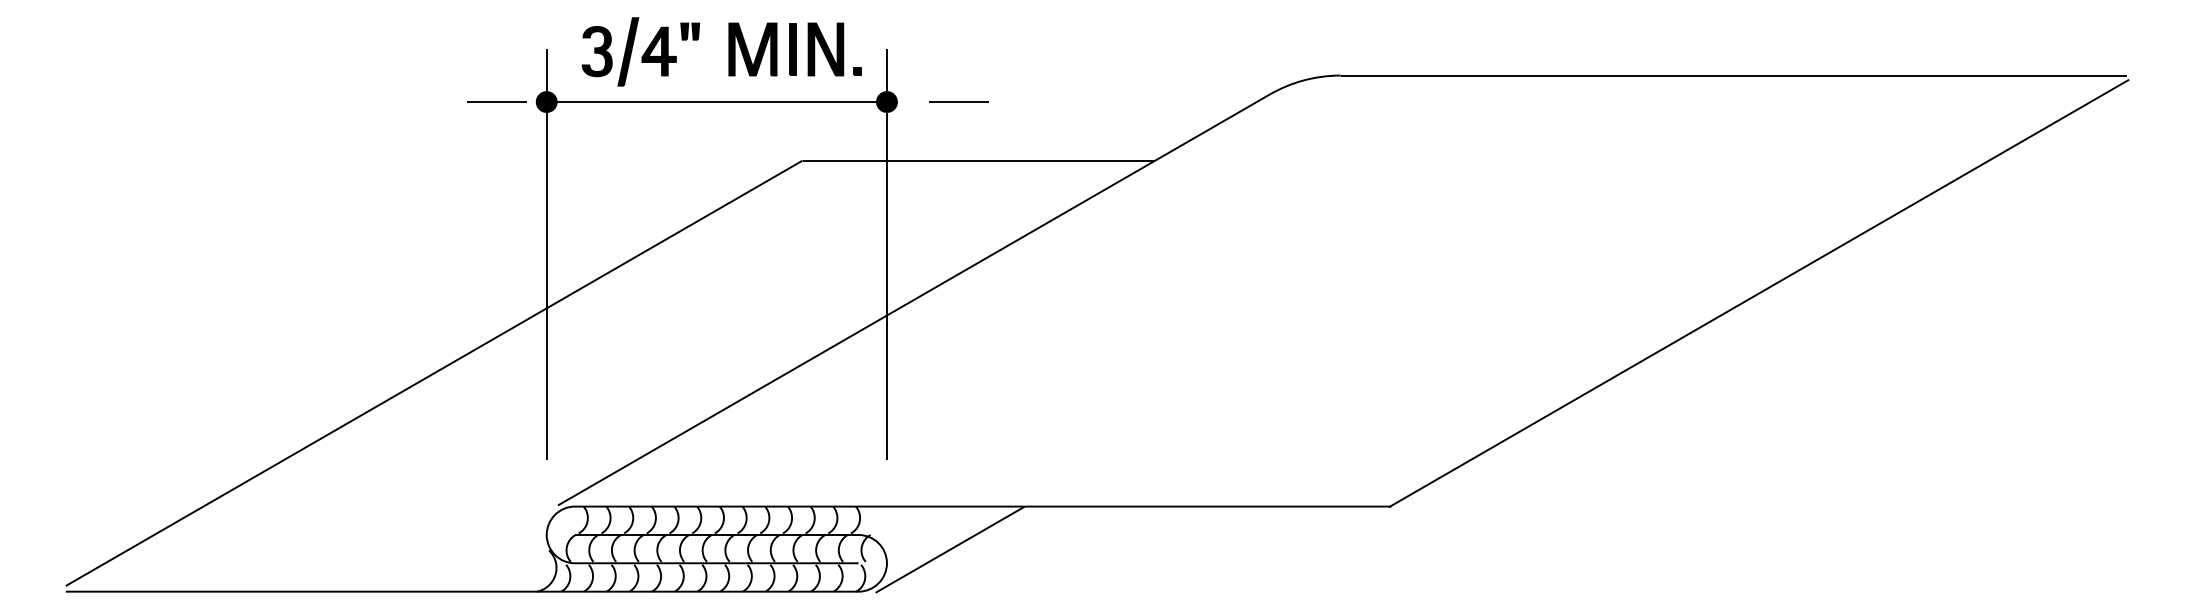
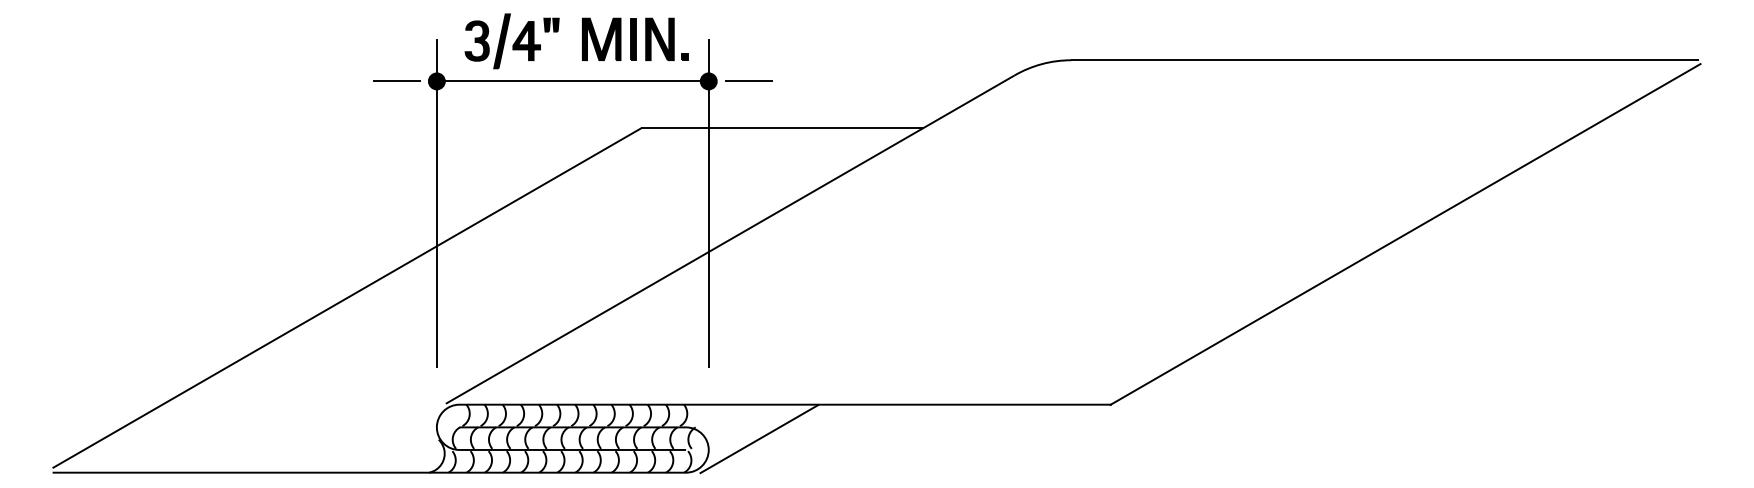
line: (958, 101) -> (748, 80), moved

